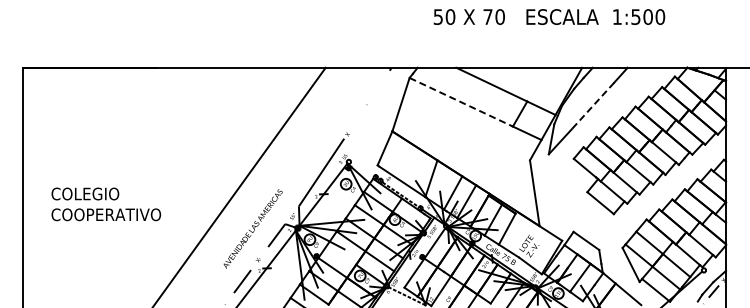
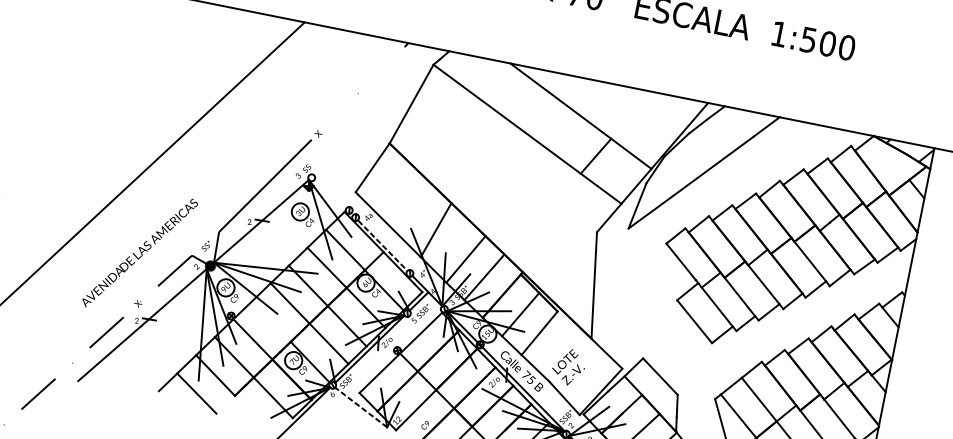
line: (461, 102) -> (507, 119), dashed -> solid
line: (592, 106) -> (712, 167), dashed -> solid

